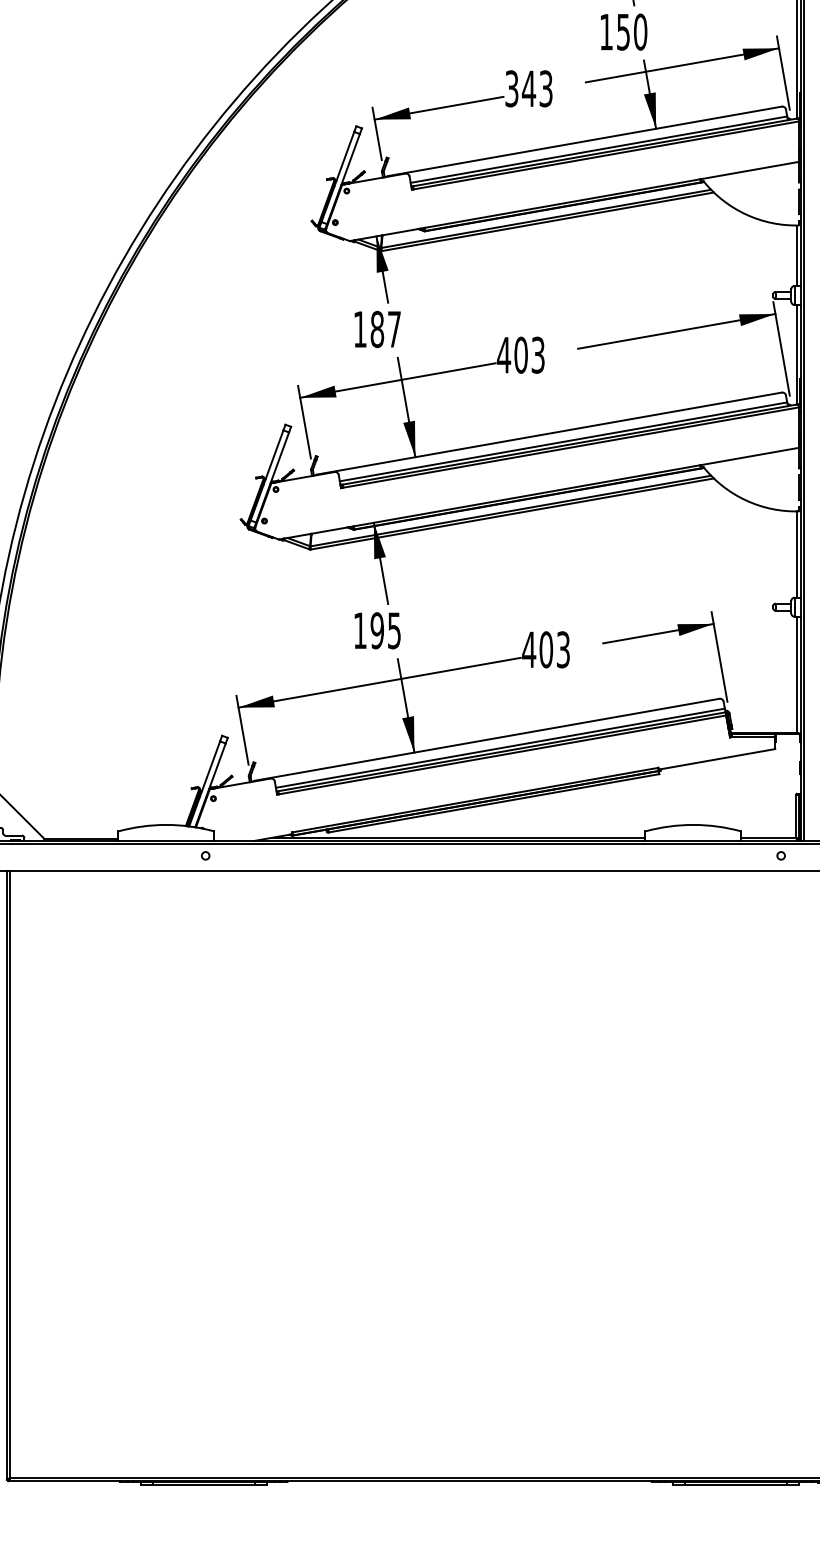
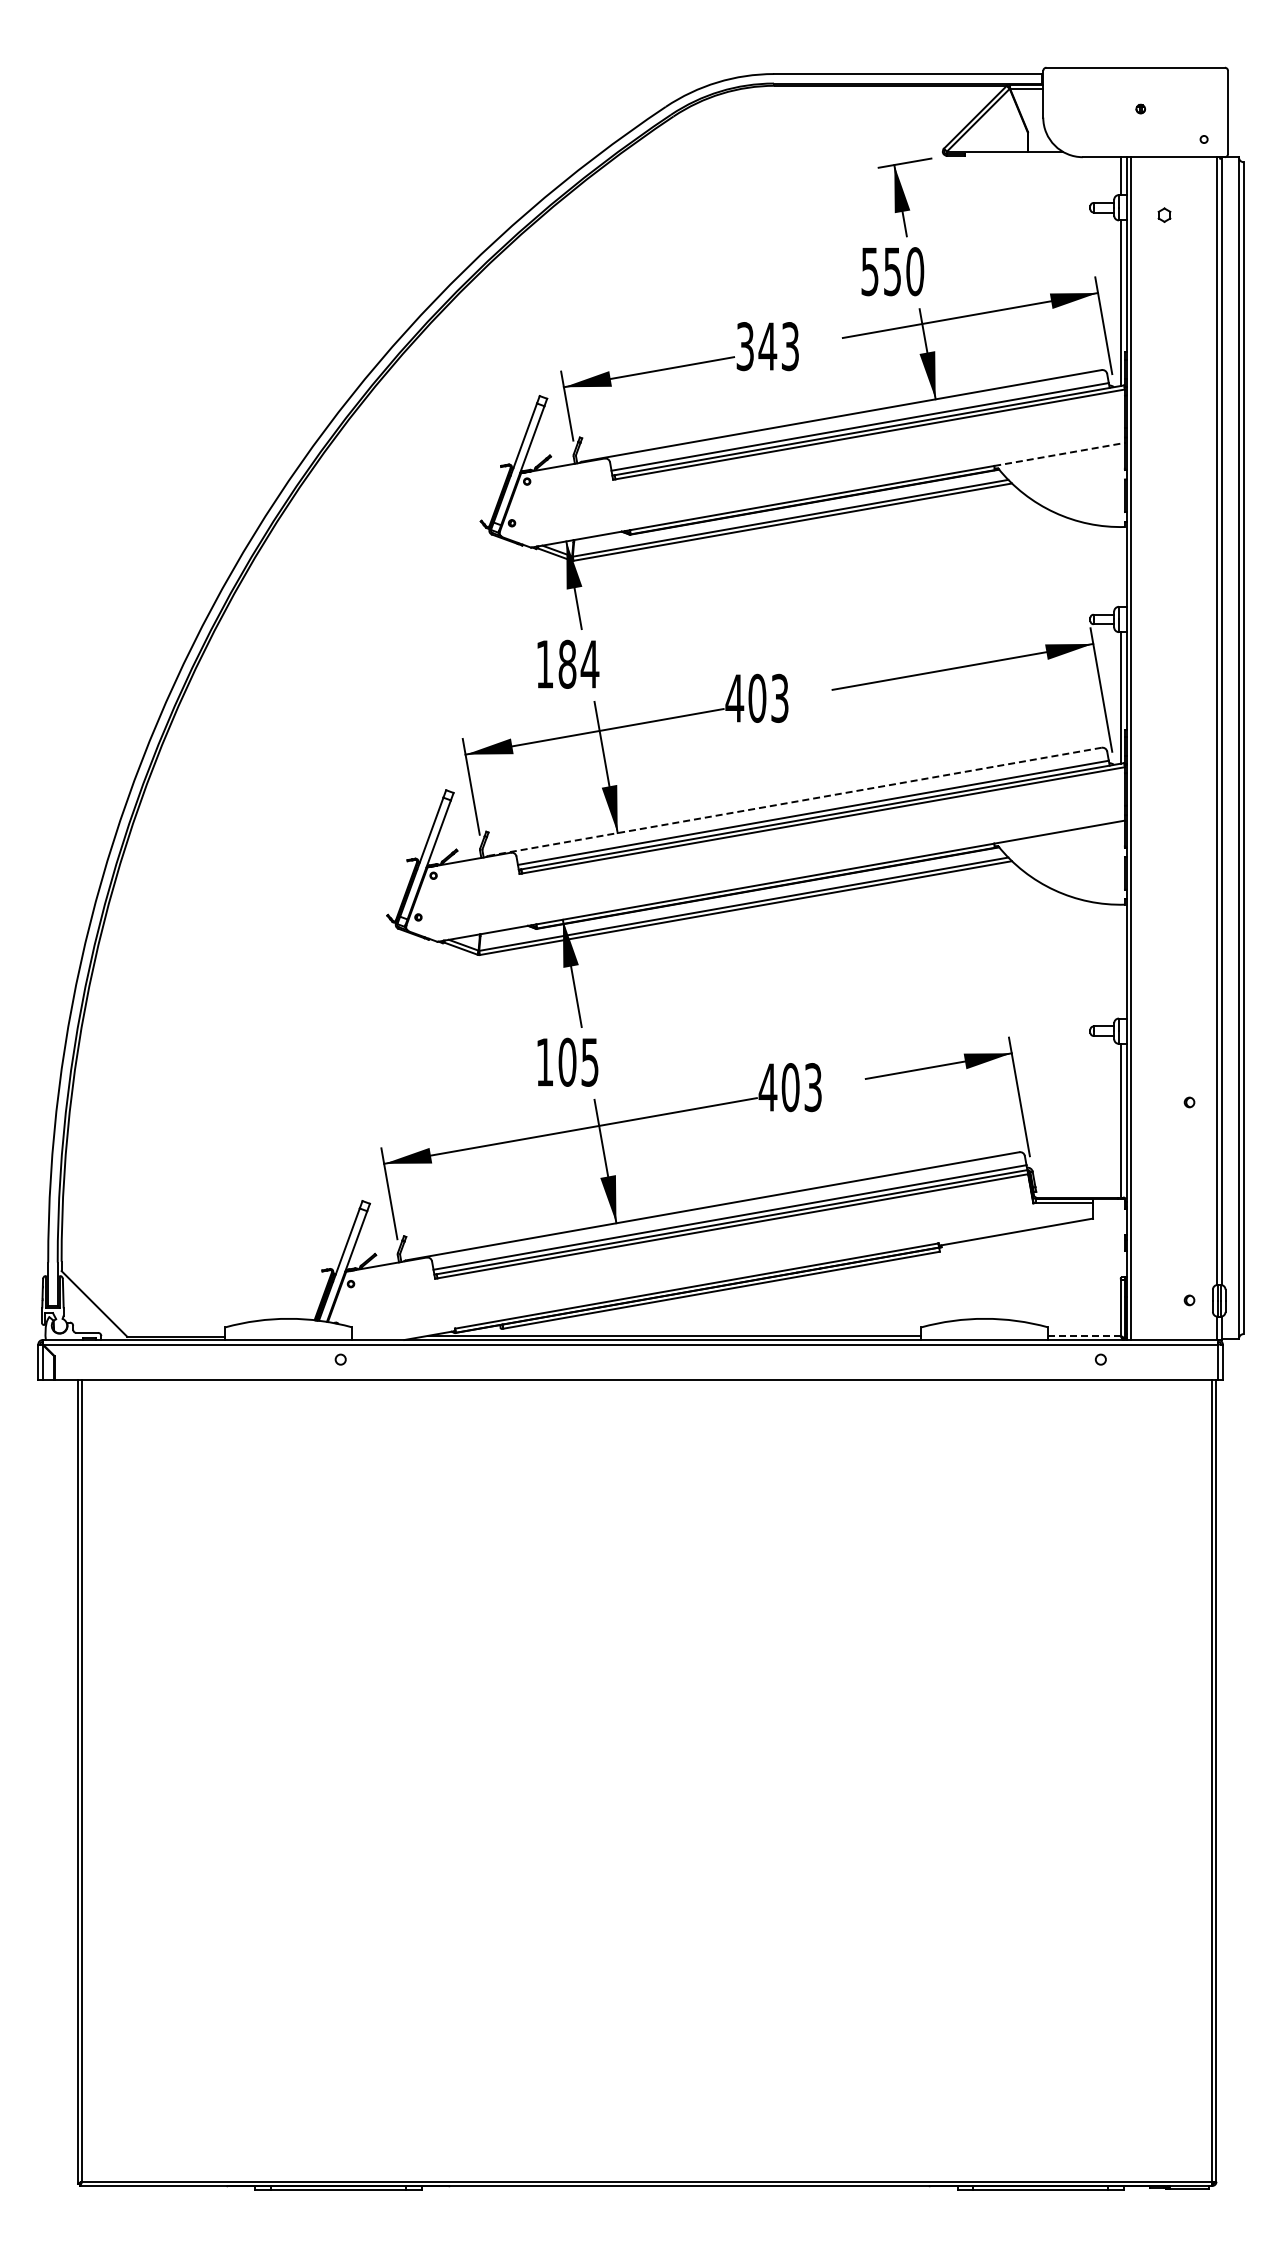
text: (606, 32) -> (869, 271), 150 -> 550
line: (750, 170) -> (1060, 454), solid -> dashed
line: (796, 255) -> (1121, 566), removed
text: (394, 329) -> (589, 664), 187 -> 184
line: (549, 433) -> (794, 801), solid -> dashed
line: (796, 554) -> (1121, 961), removed
text: (377, 630) -> (567, 1062), 195 -> 105
line: (768, 837) -> (1084, 1335), solid -> dashed

